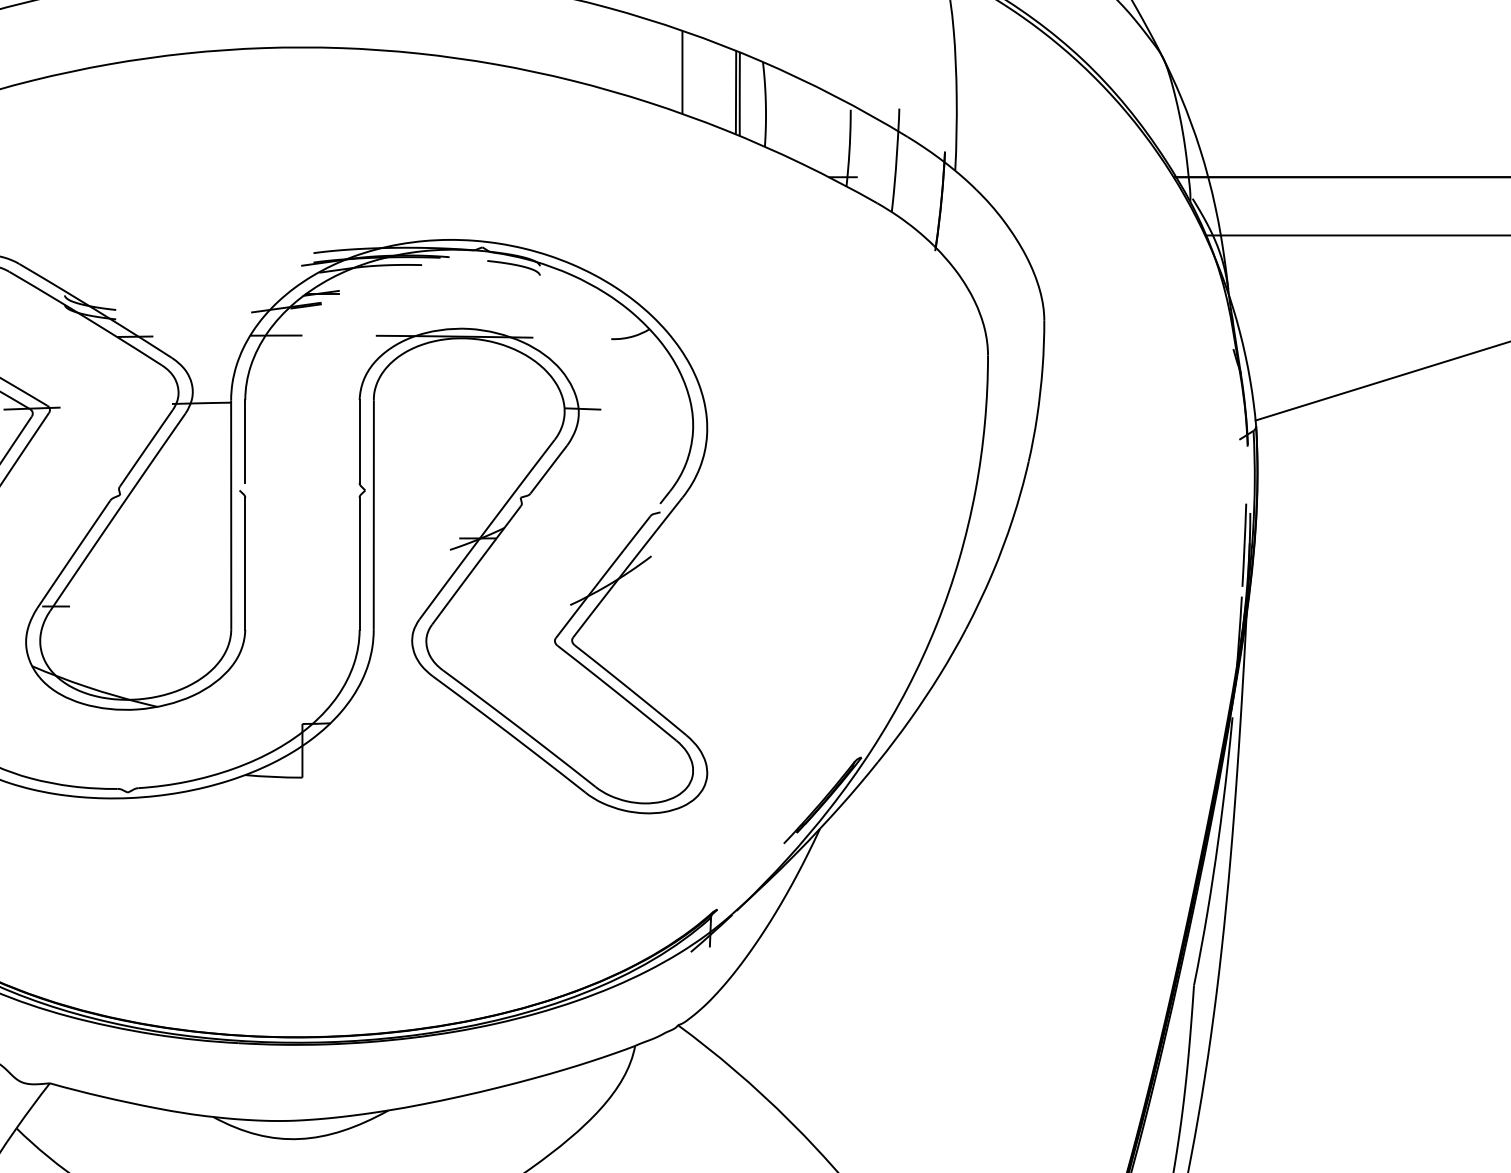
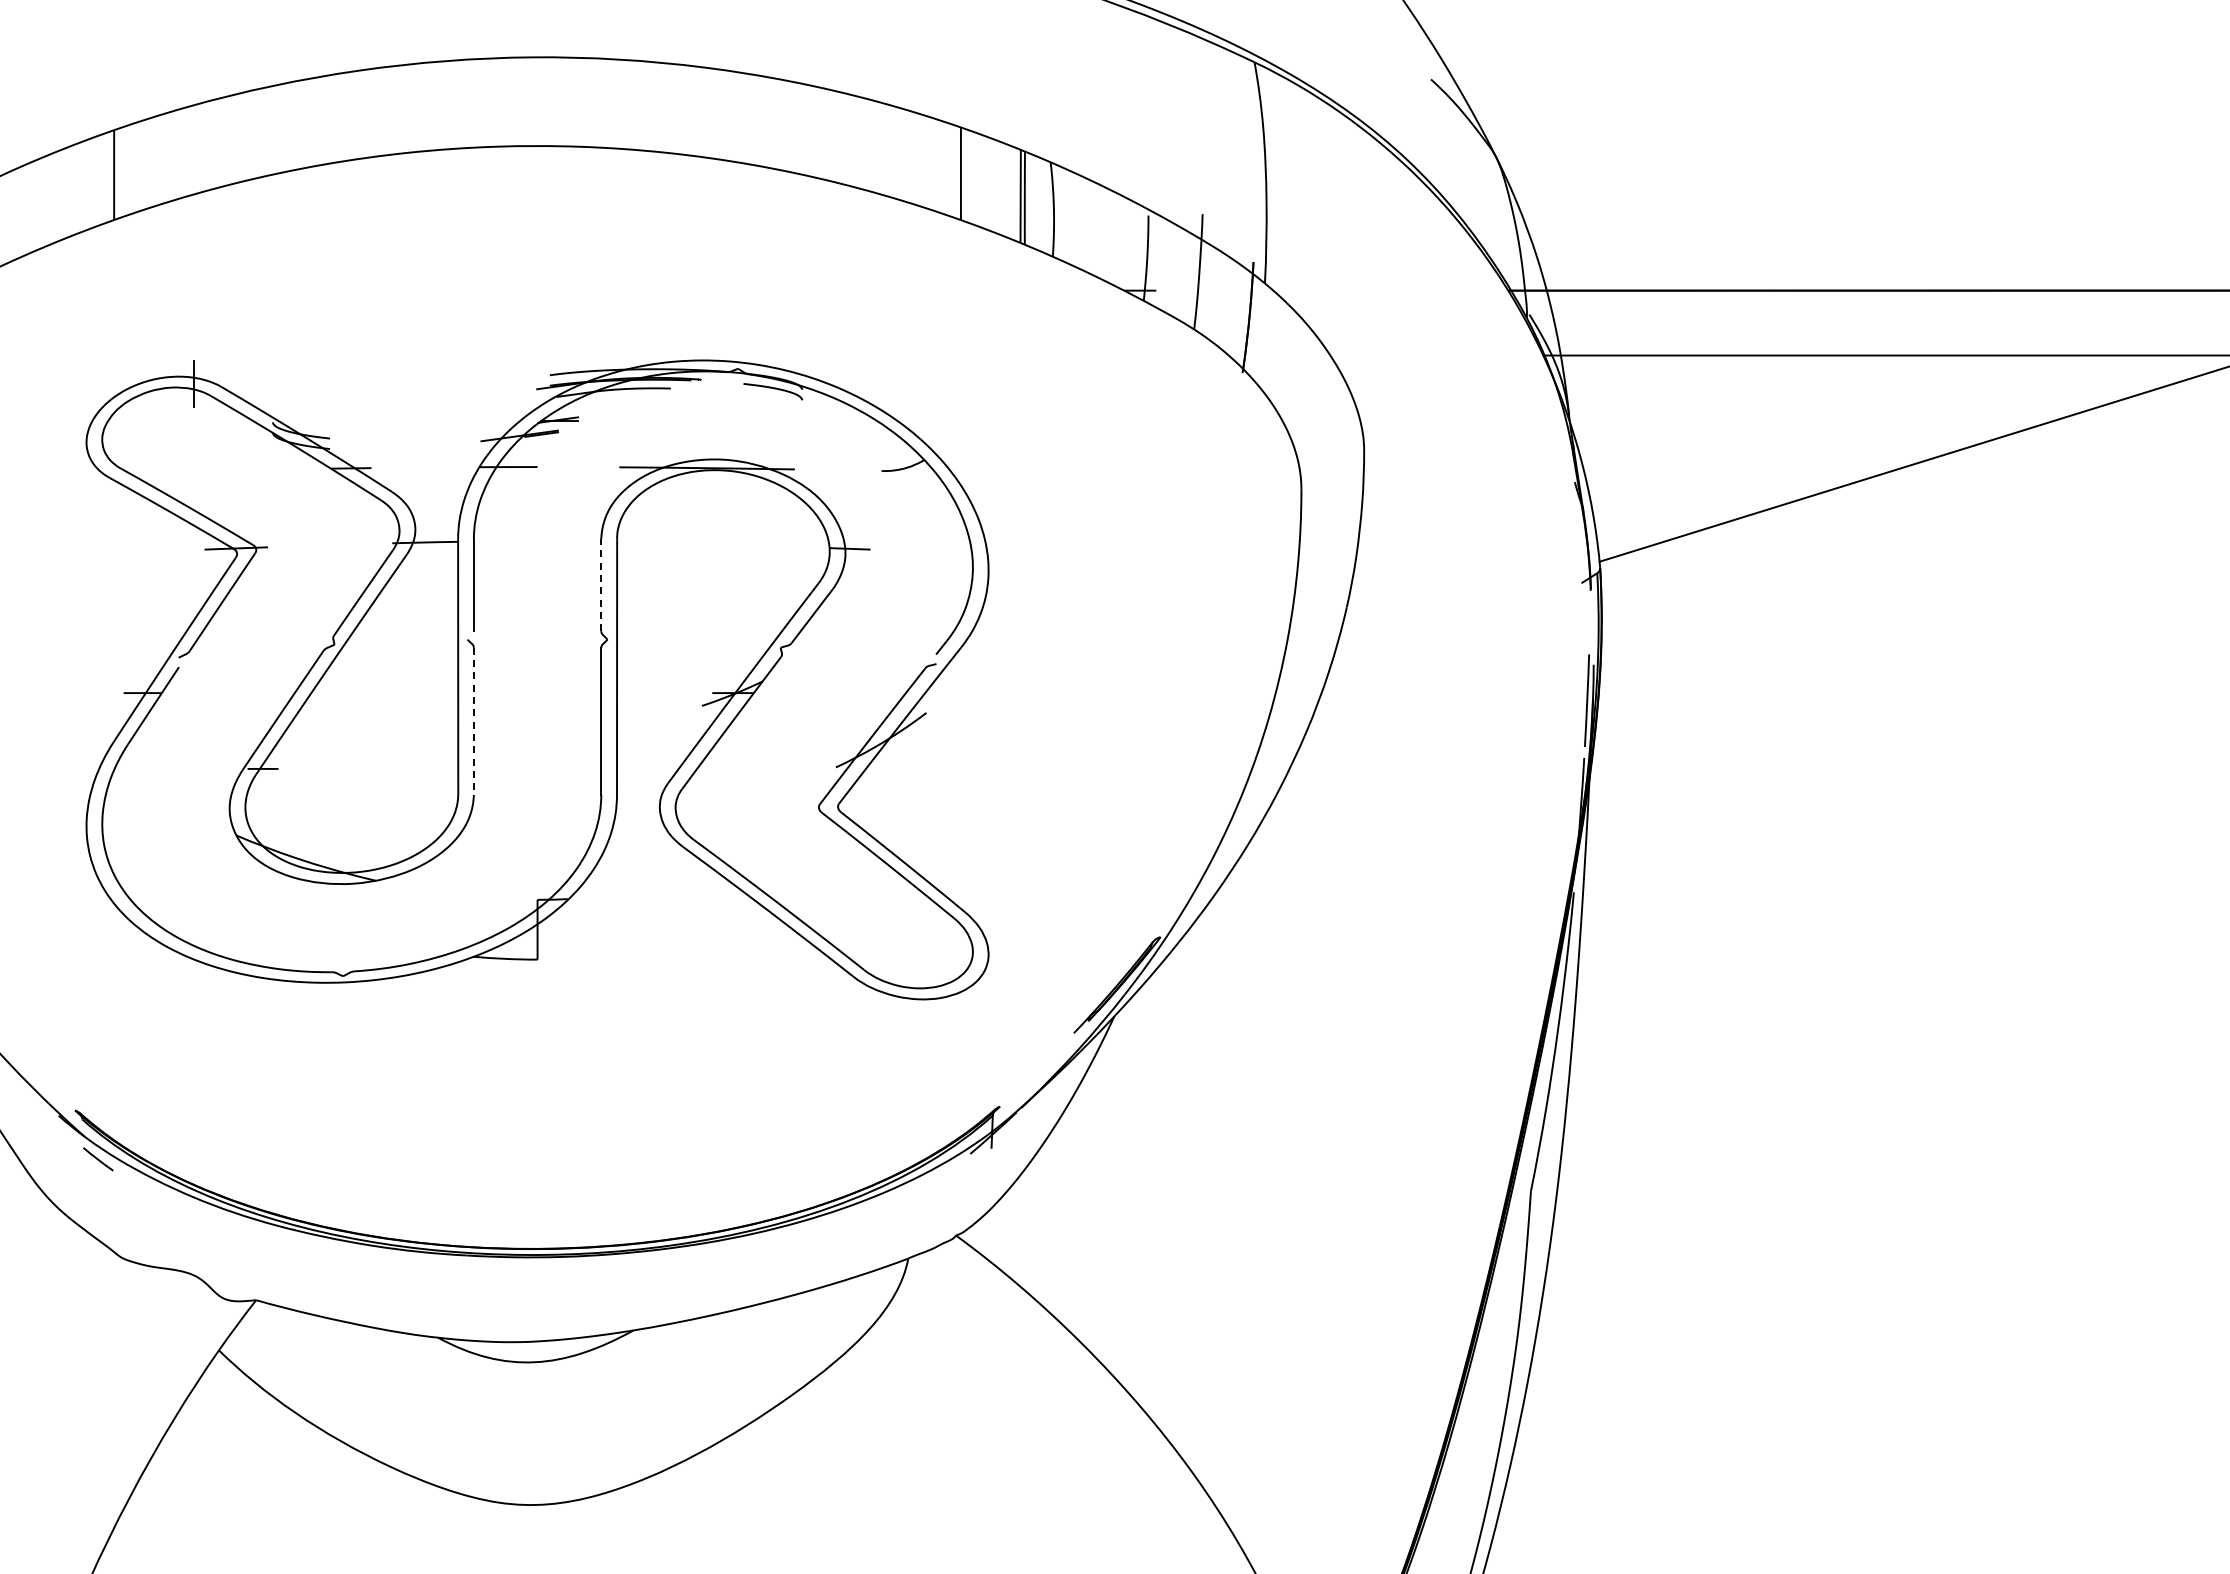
line: (359, 440) -> (601, 584), solid -> dashed
line: (244, 563) -> (473, 721), solid -> dashed

